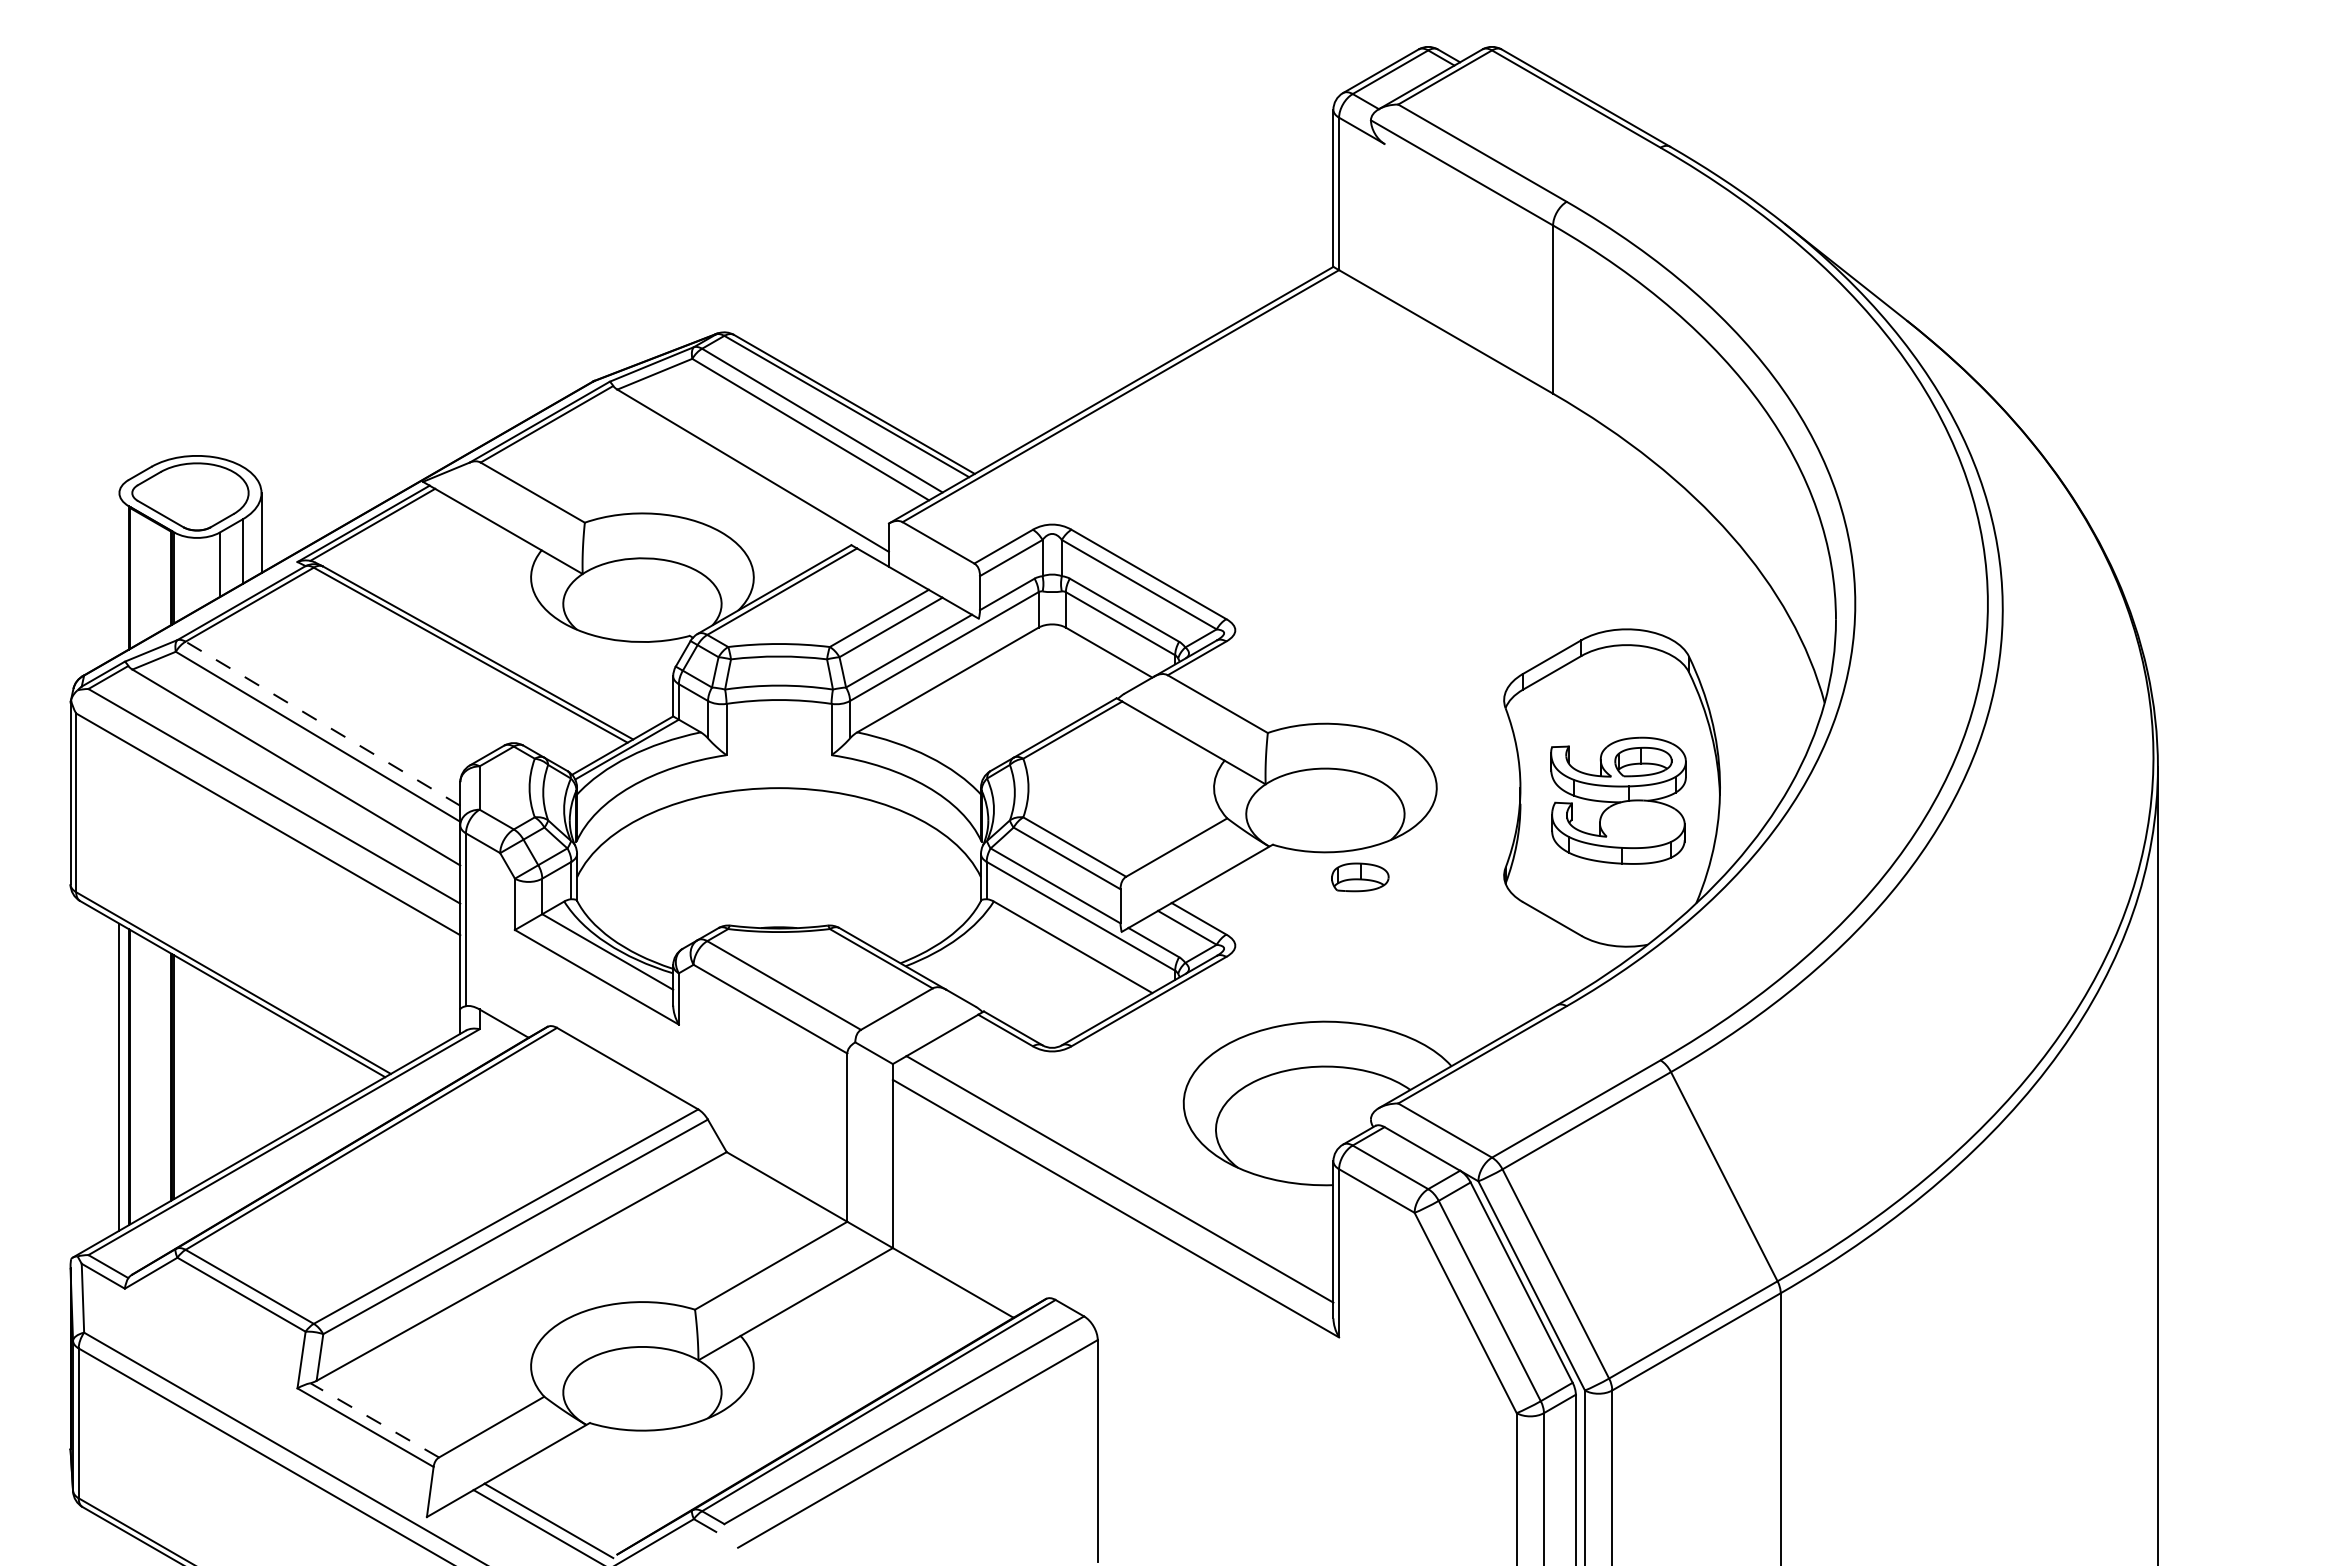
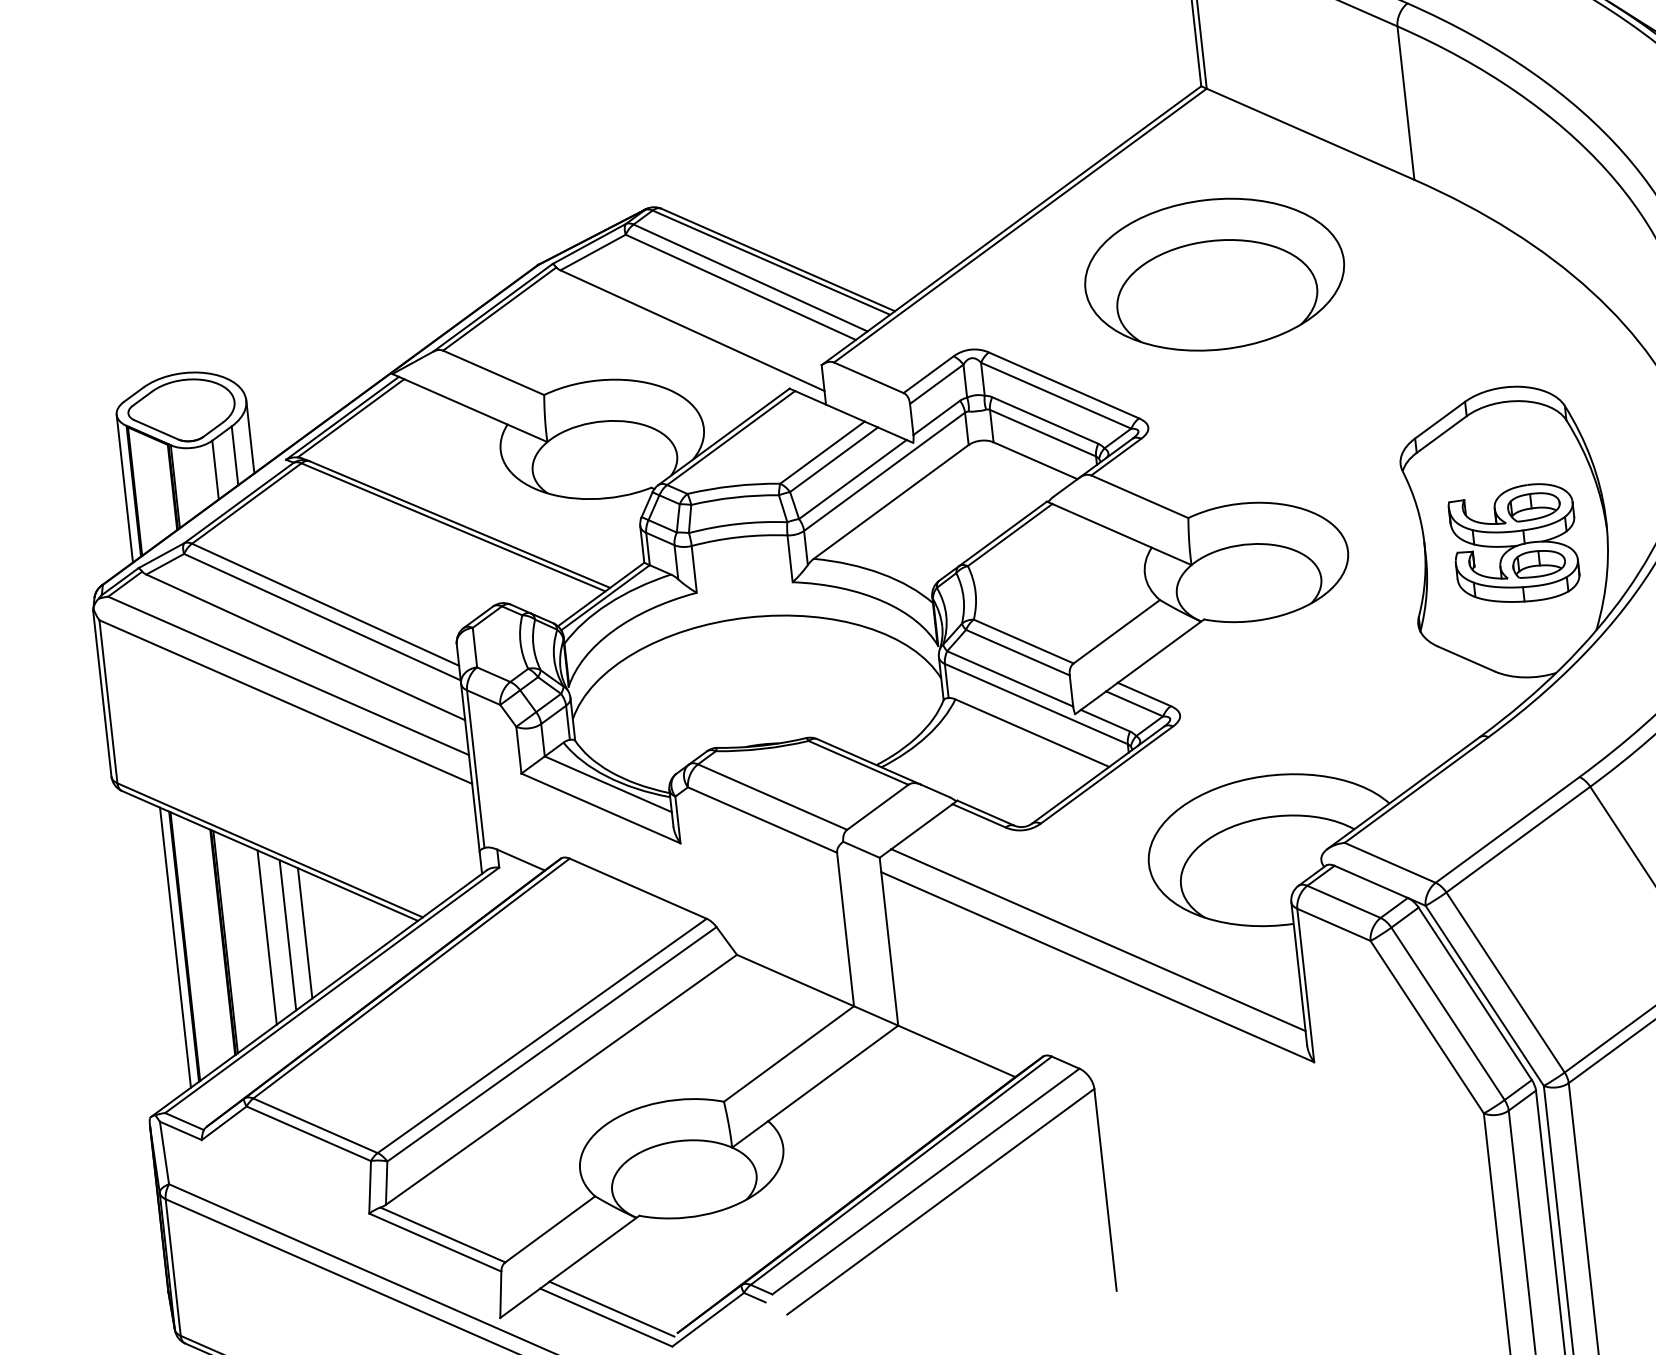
part: (1324, 472) -> (1213, 274), added
line: (119, 573) -> (124, 488), added
line: (323, 723) -> (326, 604), dashed -> solid
part: (1360, 877) -> (1539, 563), moved
line: (219, 1076) -> (266, 936), added
line: (242, 1076) -> (287, 934), added
line: (261, 1076) -> (305, 932), added
line: (374, 1420) -> (442, 1235), dashed -> solid

